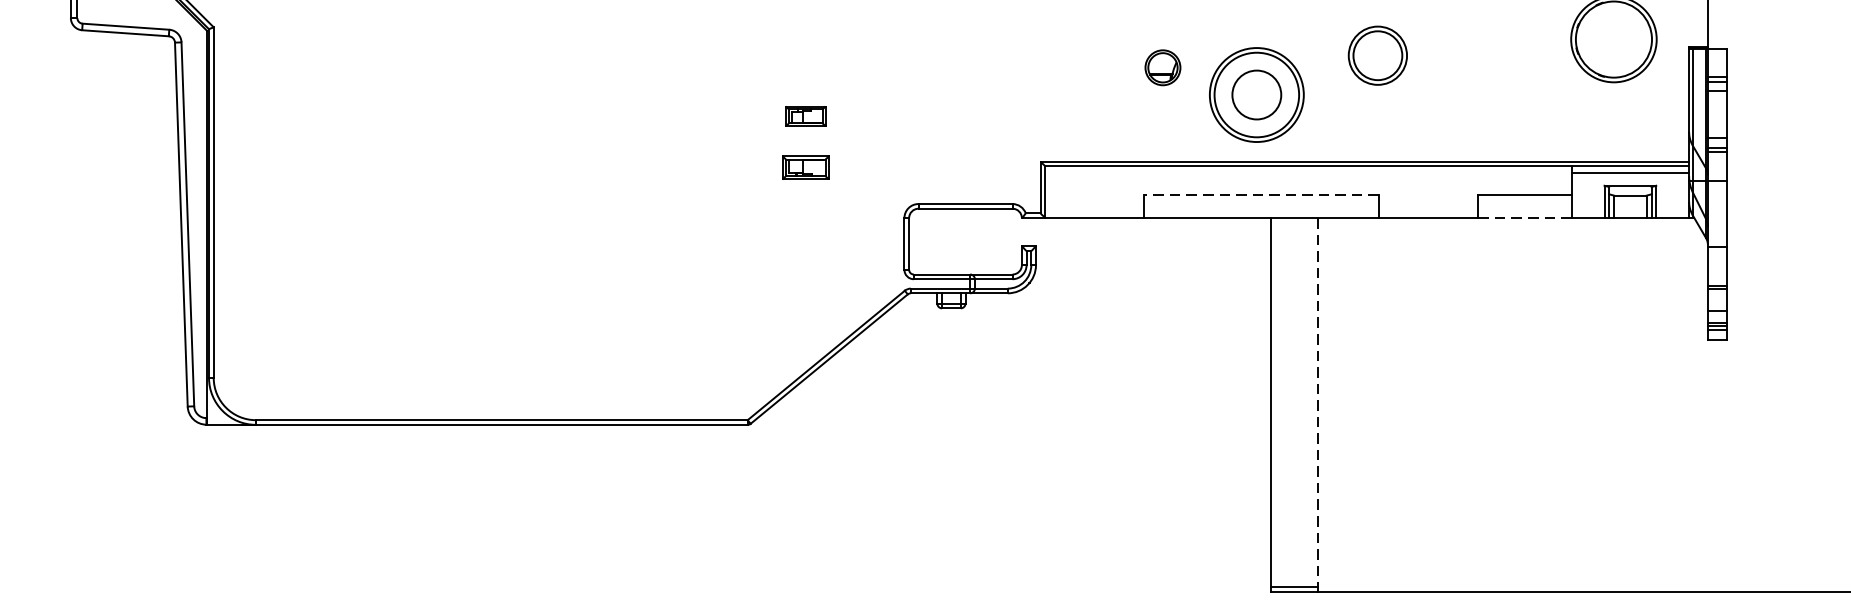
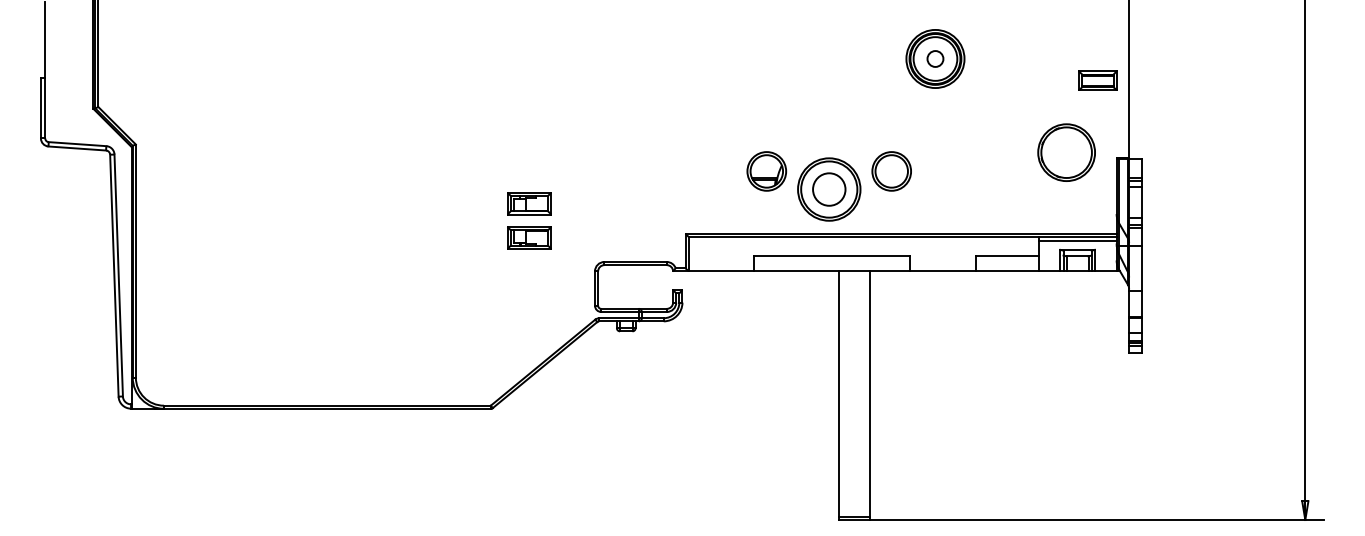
part: (1377, 55) -> (891, 171), moved
part: (1162, 67) -> (766, 171), size x1.67
part: (805, 116) -> (529, 203), size x1.67
part: (805, 167) -> (529, 237), size x1.43
line: (1260, 194) -> (831, 255), dashed -> solid
line: (1523, 218) -> (1006, 271), dashed -> solid
line: (1317, 403) -> (869, 394), dashed -> solid

